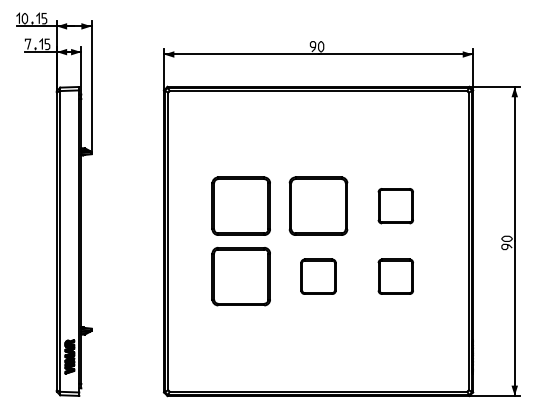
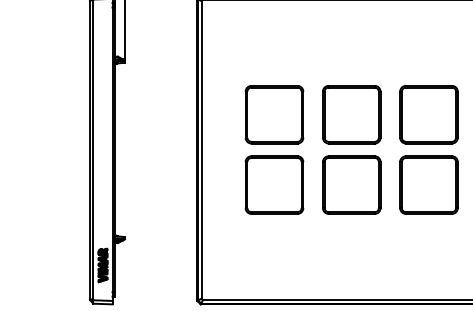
part: (395, 205) -> (428, 113), size x1.67
part: (318, 276) -> (351, 184), size x1.67
part: (395, 276) -> (428, 184), size x1.67

